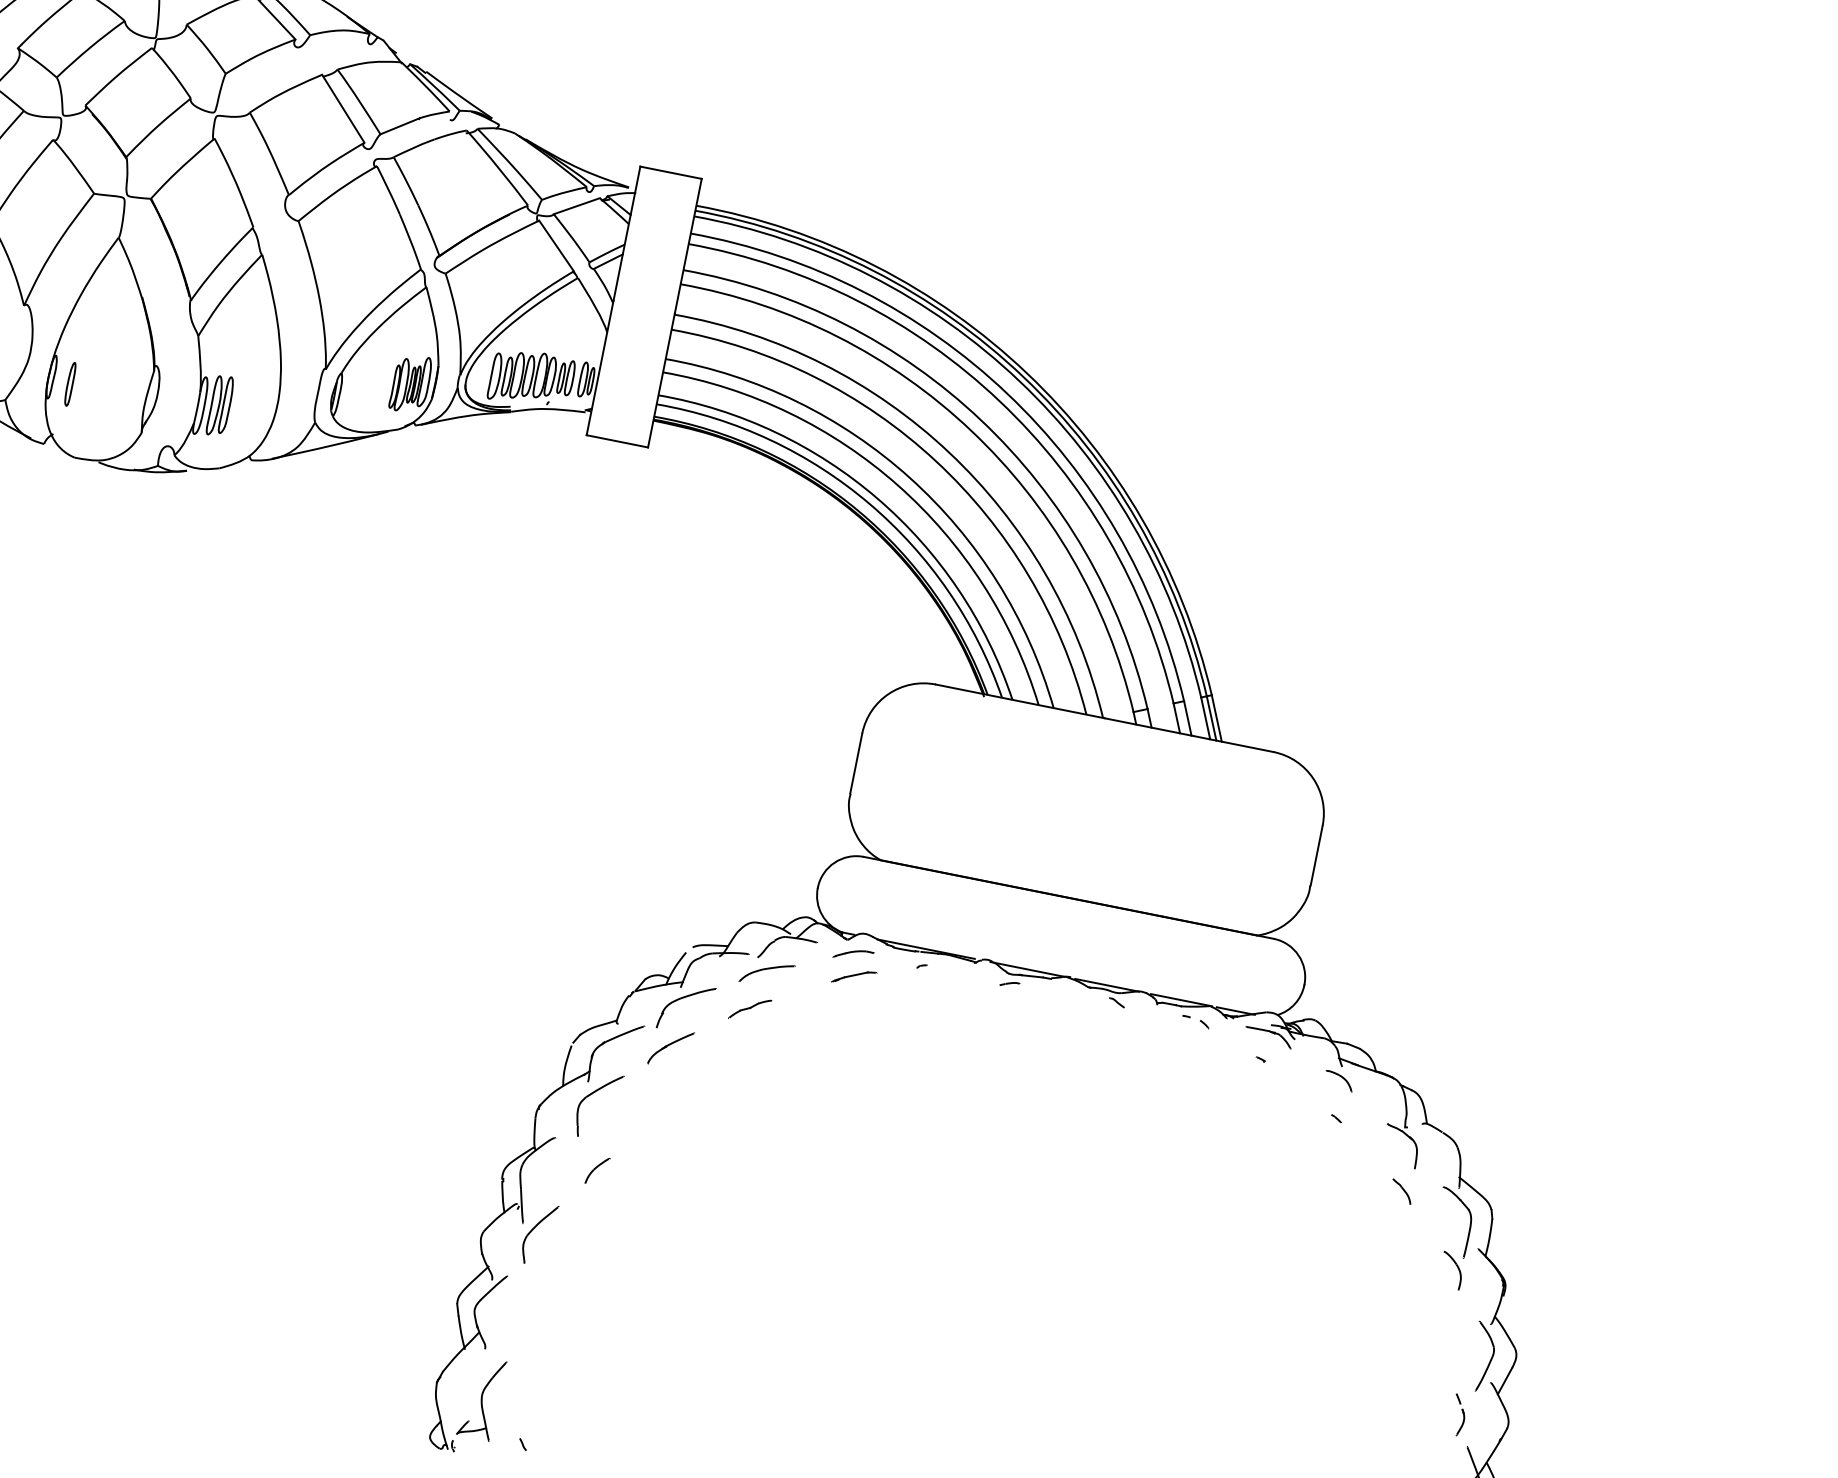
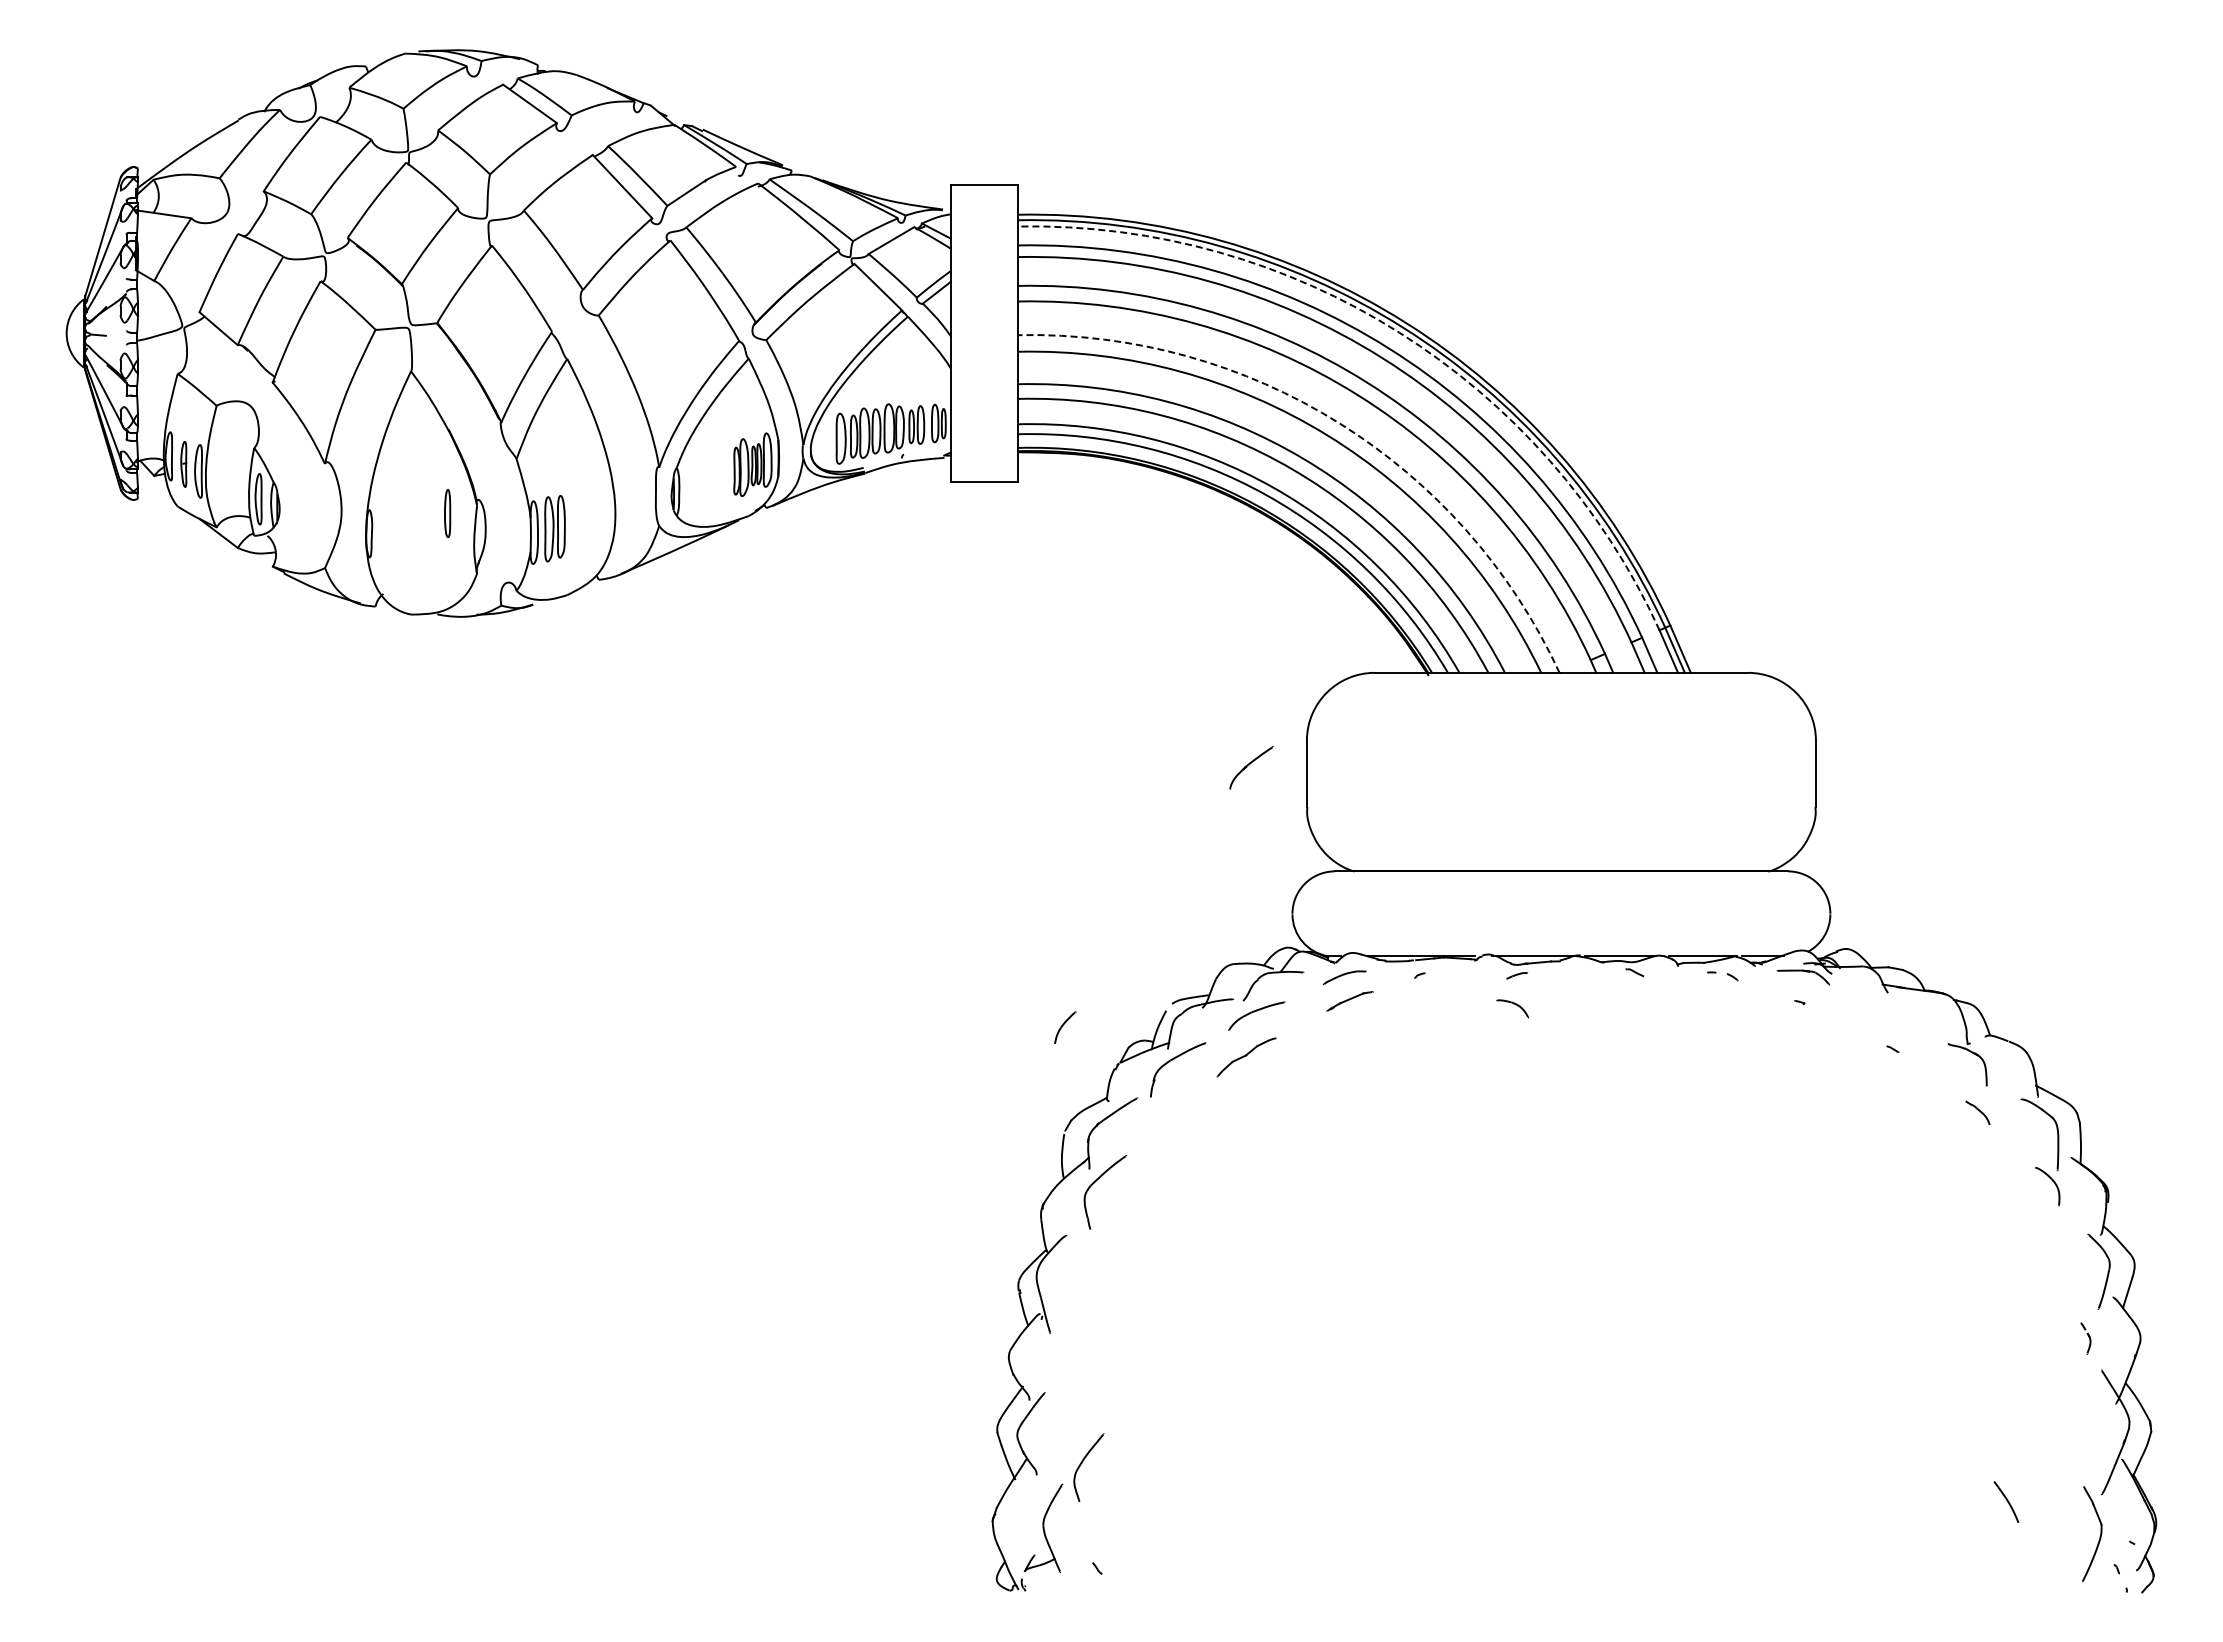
arc: (1019, 381) -> (1399, 332), solid -> dashed
part: (70, 384) -> (447, 513), moved
arc: (949, 452) -> (1339, 423), solid -> dashed
part: (749, 1009) -> (1245, 1057), size x1.4
part: (671, 1048) -> (1251, 767), moved
part: (1338, 1080) -> (1512, 1008), moved
part: (597, 1170) -> (1065, 1027), moved
part: (534, 1229) -> (1082, 1463), moved
part: (1458, 1415) -> (2085, 1338), size x0.7

